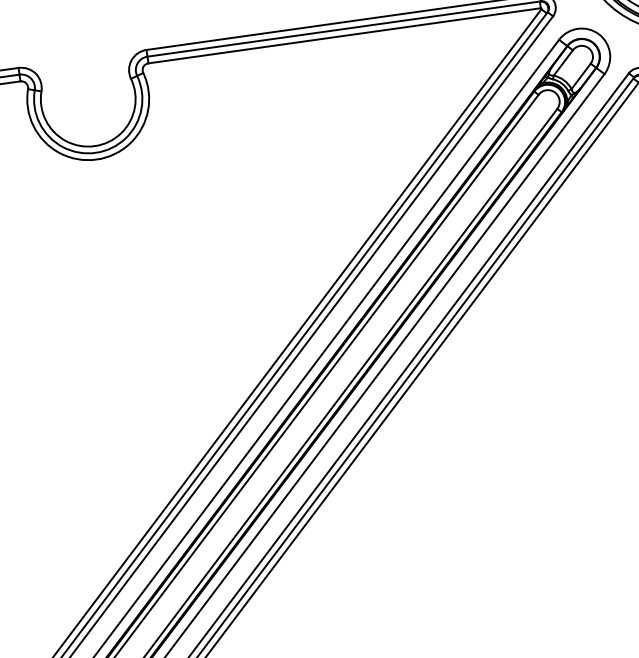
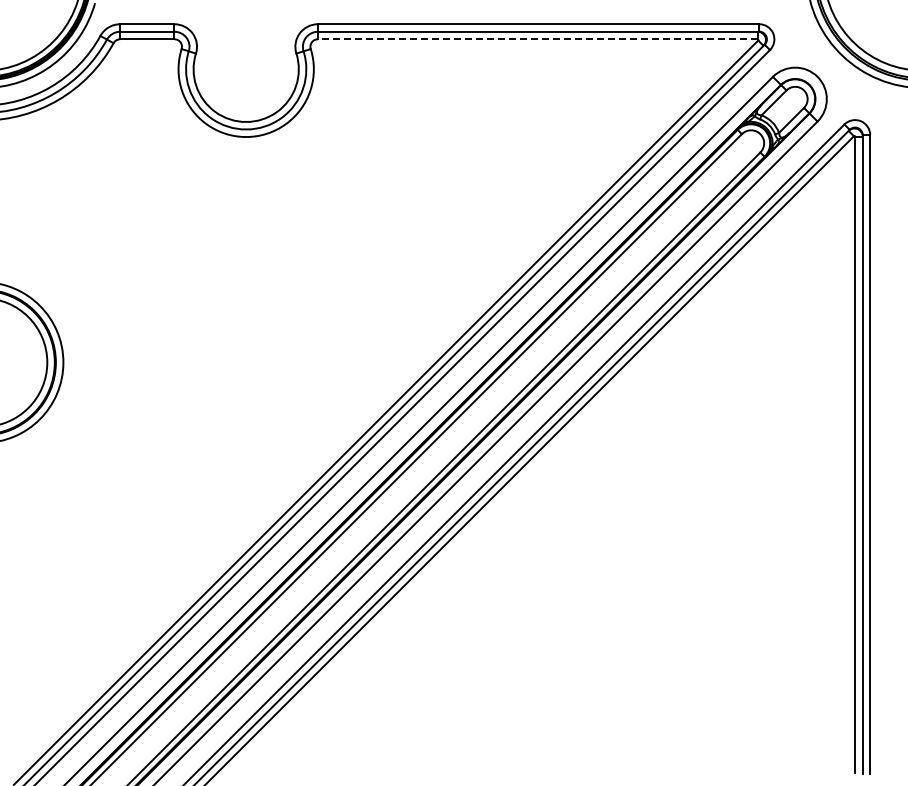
line: (344, 36) -> (537, 39), solid -> dashed

